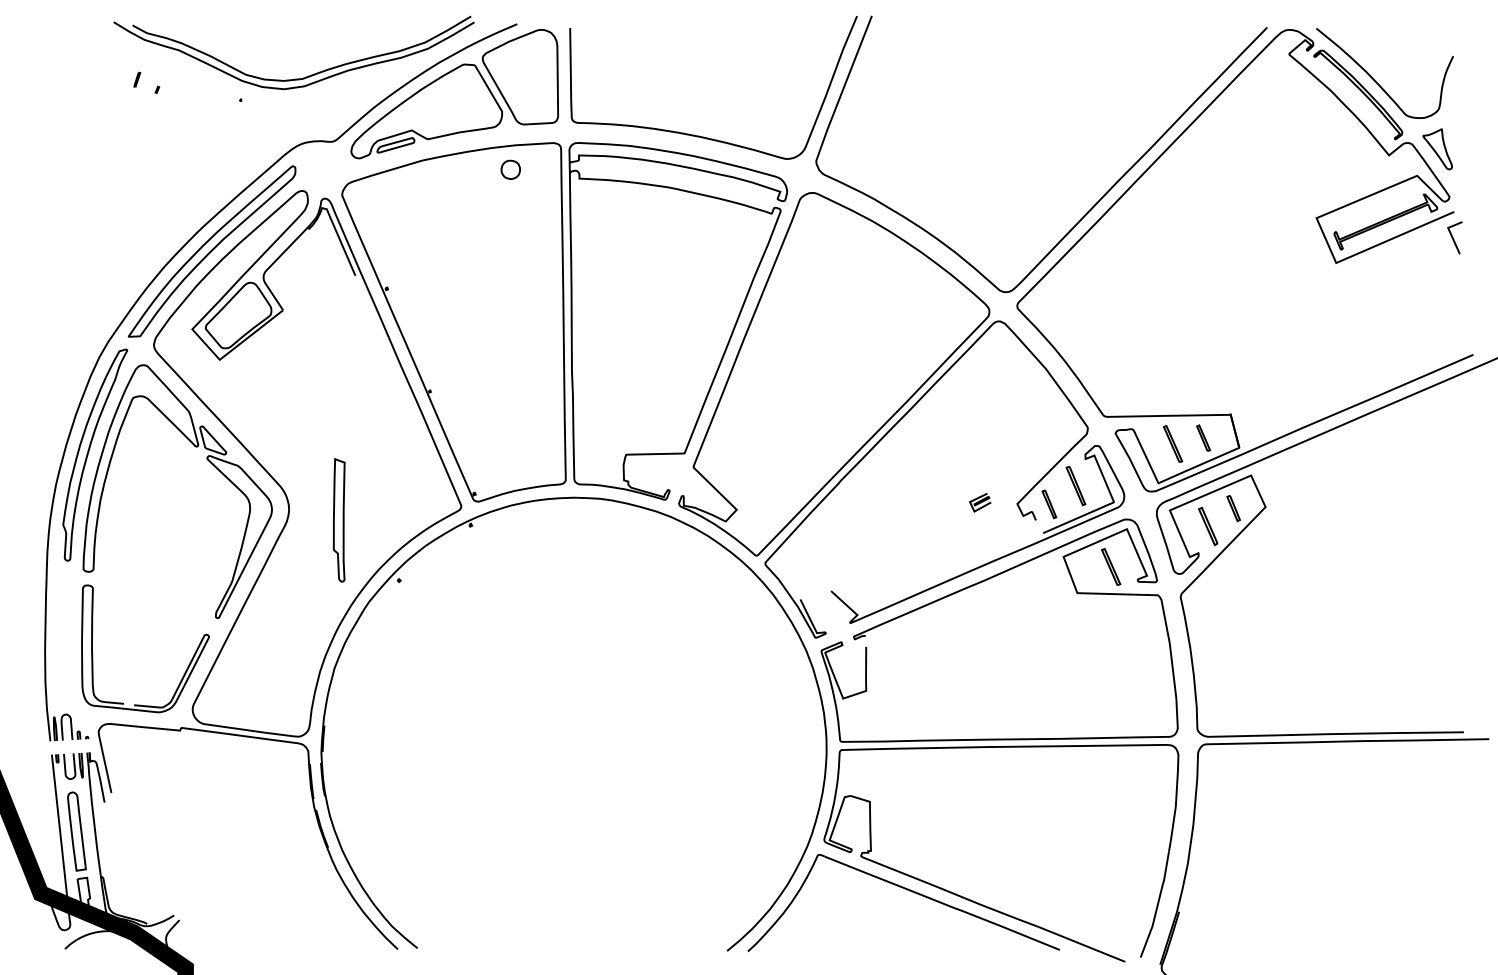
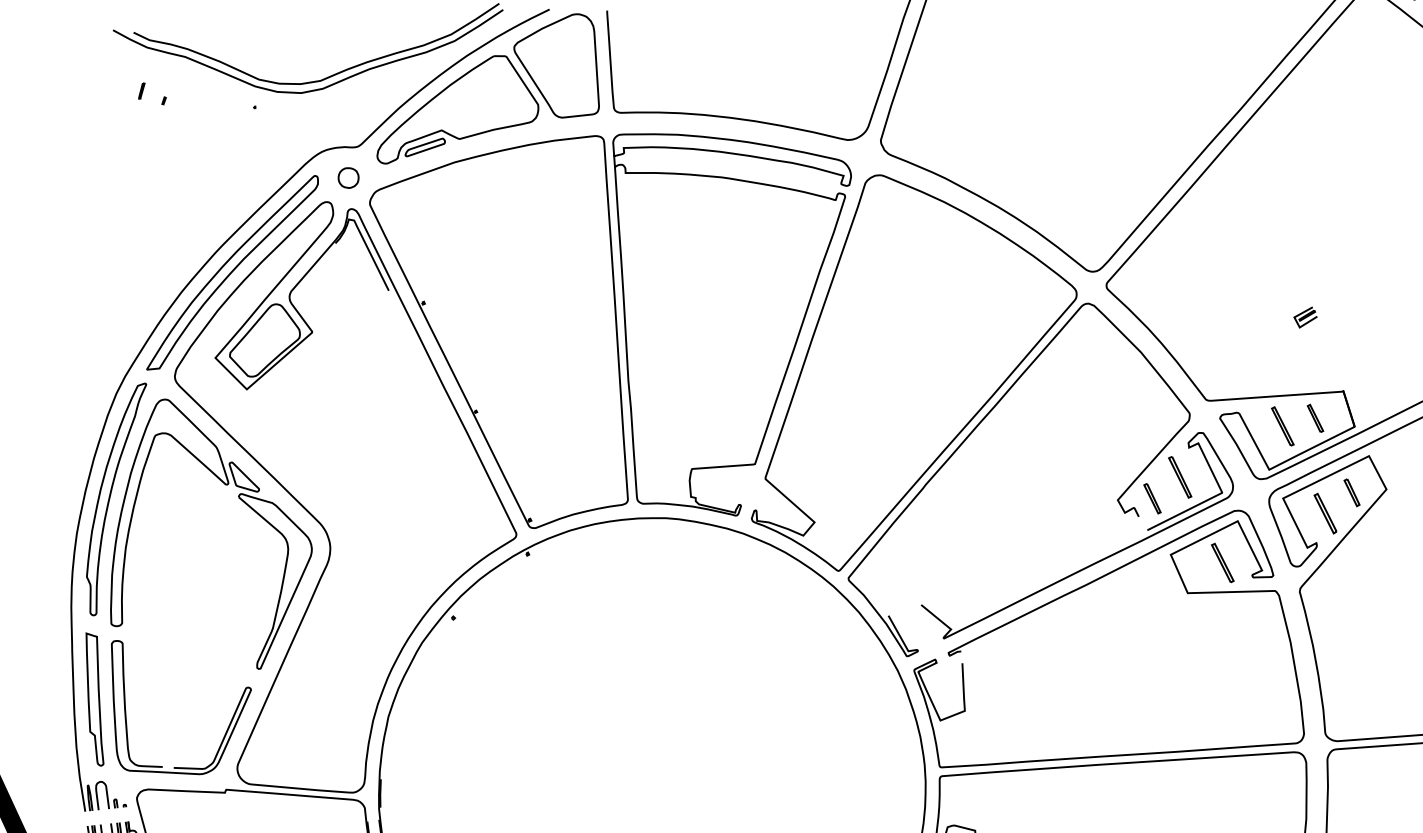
part: (510, 169) -> (348, 177), moved
part: (980, 502) -> (1305, 317), moved
part: (339, 520) -> (94, 699), moved

